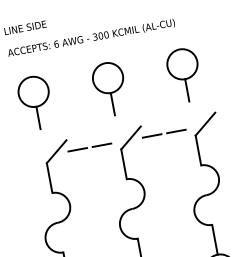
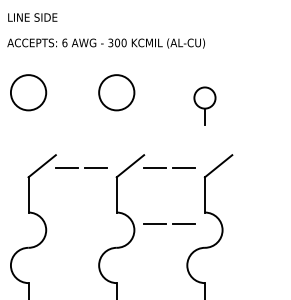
part: (184, 75) -> (204, 105), size x0.6
line: (112, 104) -> (116, 123), removed
line: (38, 117) -> (28, 123), removed
line: (170, 180) -> (166, 223), added

